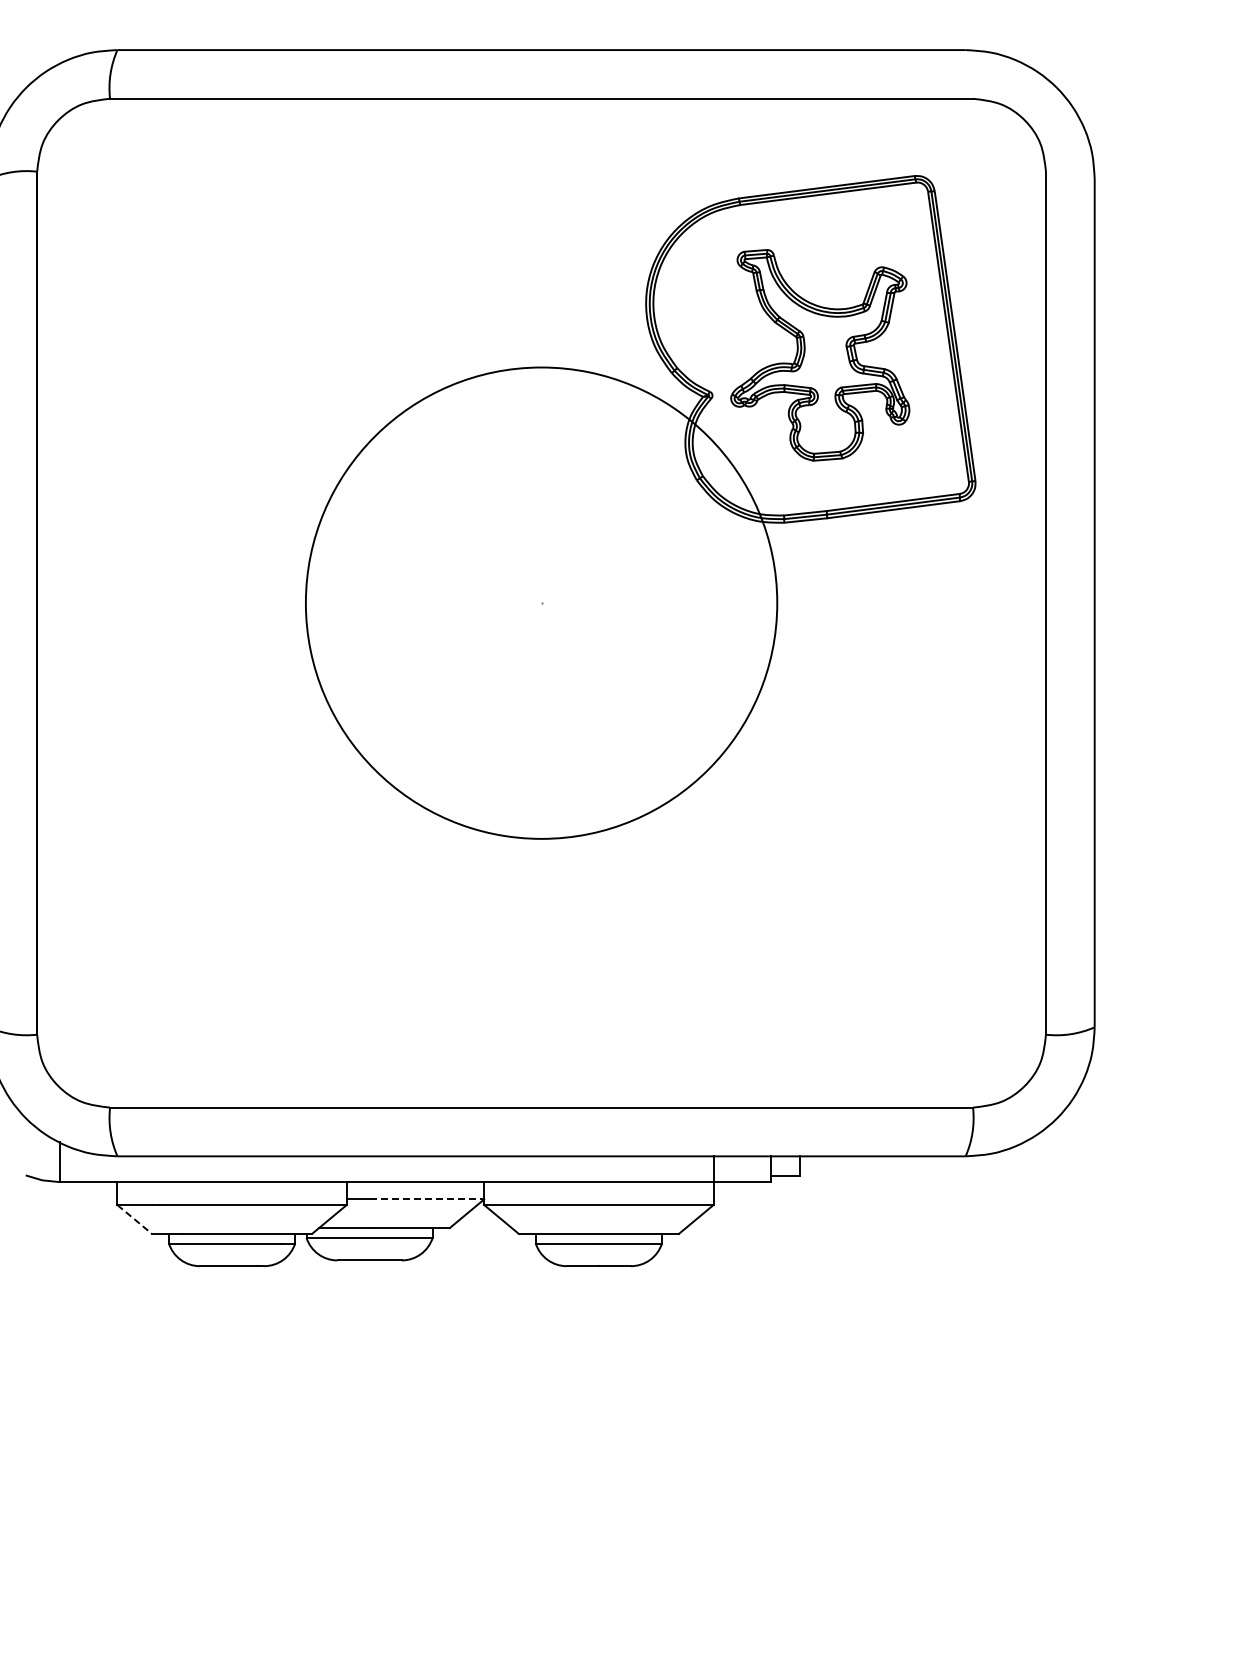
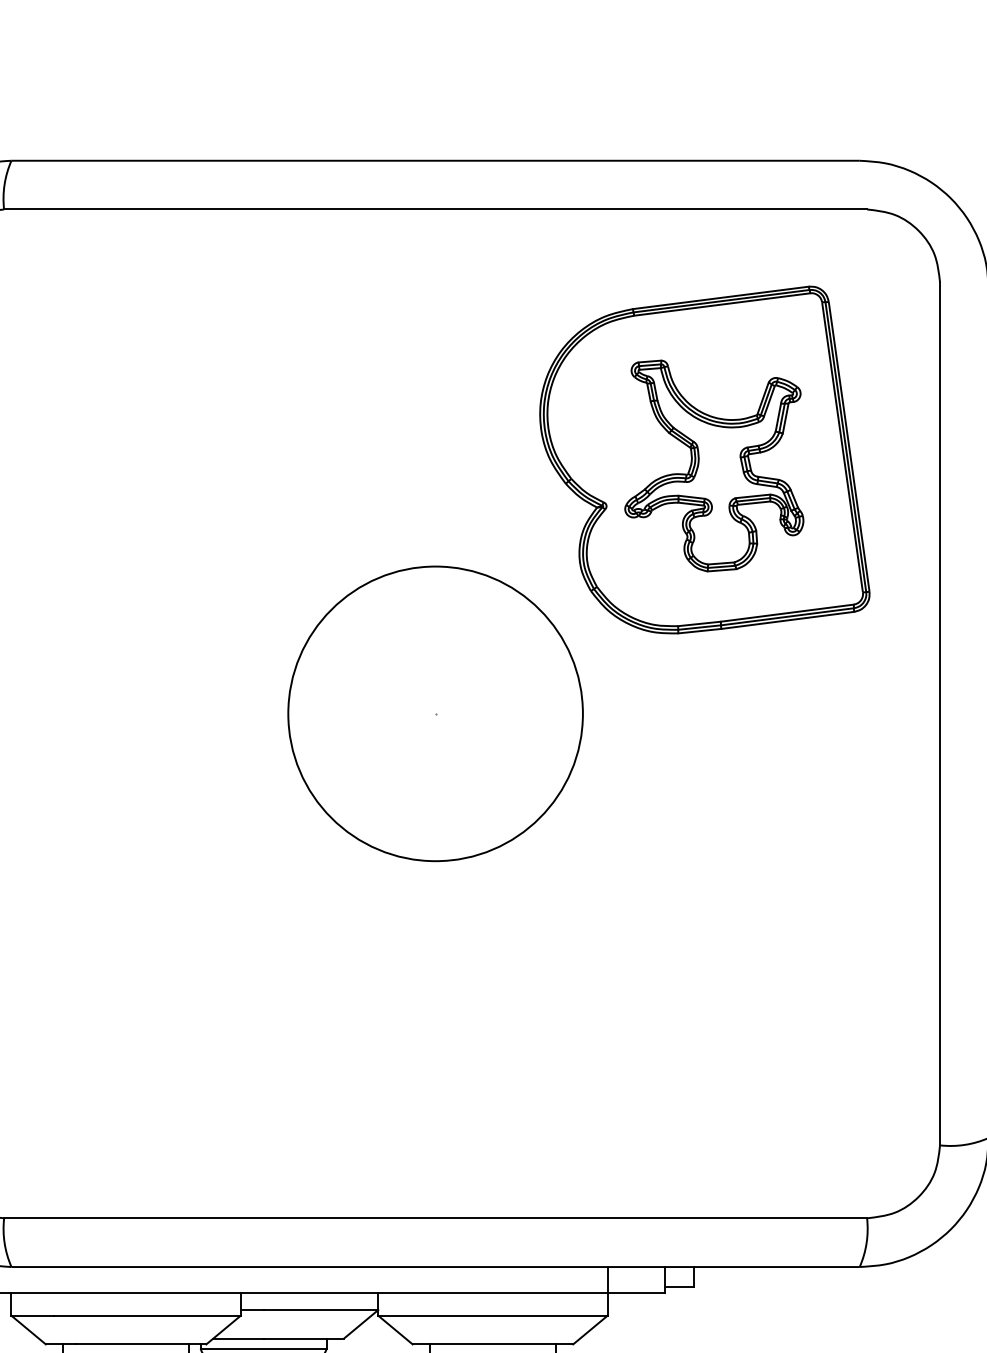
circle: (541, 602) -> (435, 713), size x0.62
line: (427, 1199) -> (321, 1310), dashed -> solid
line: (135, 1219) -> (29, 1330), dashed -> solid

